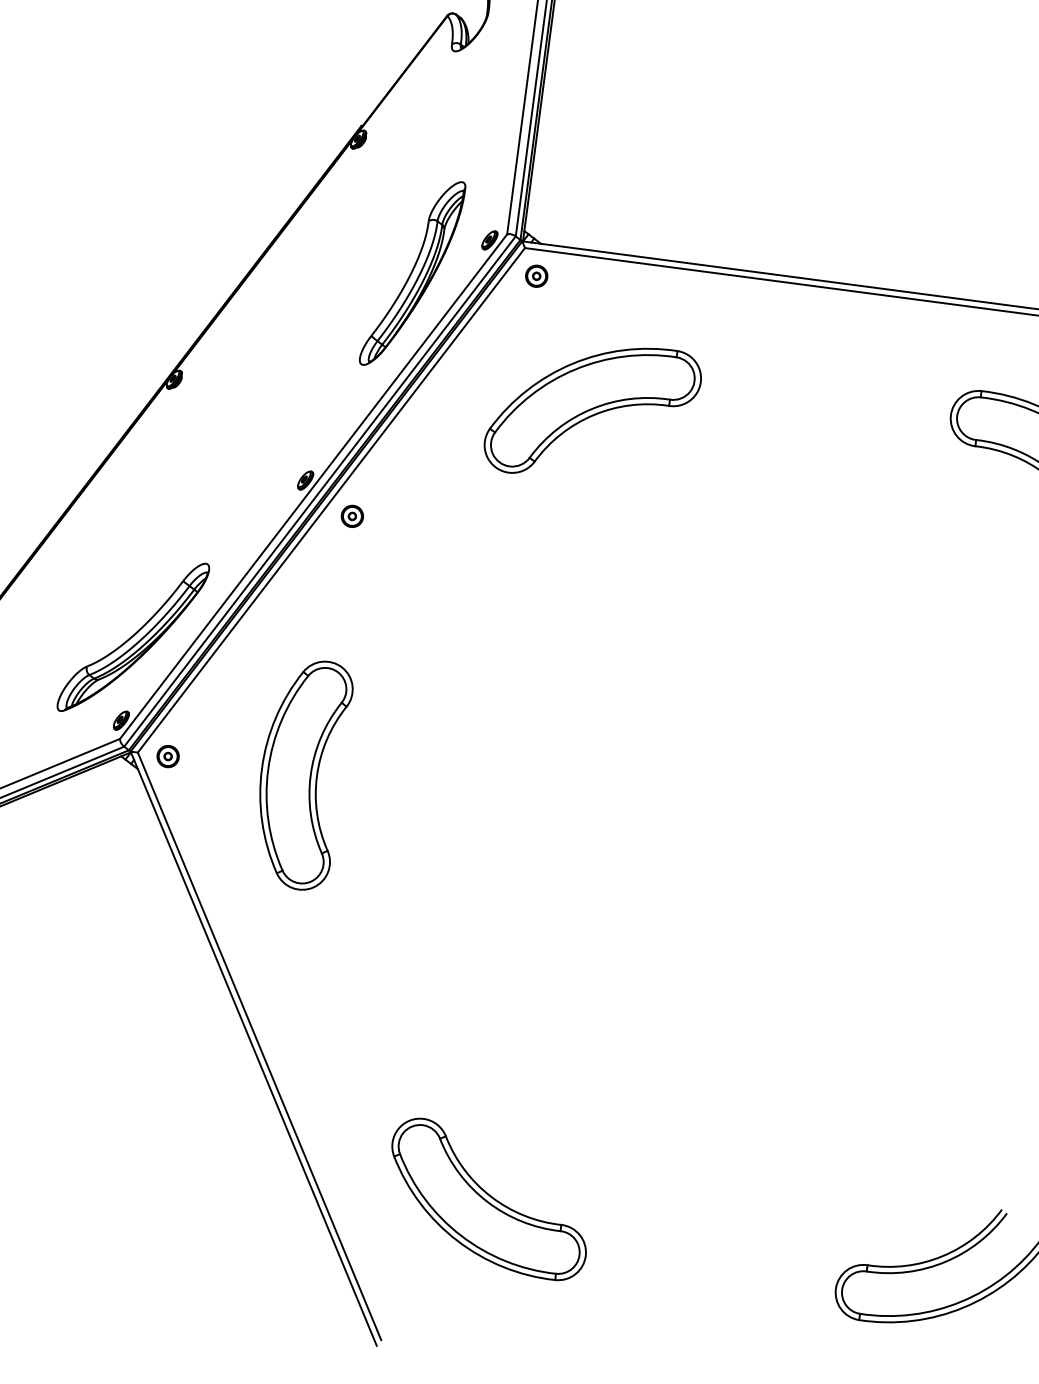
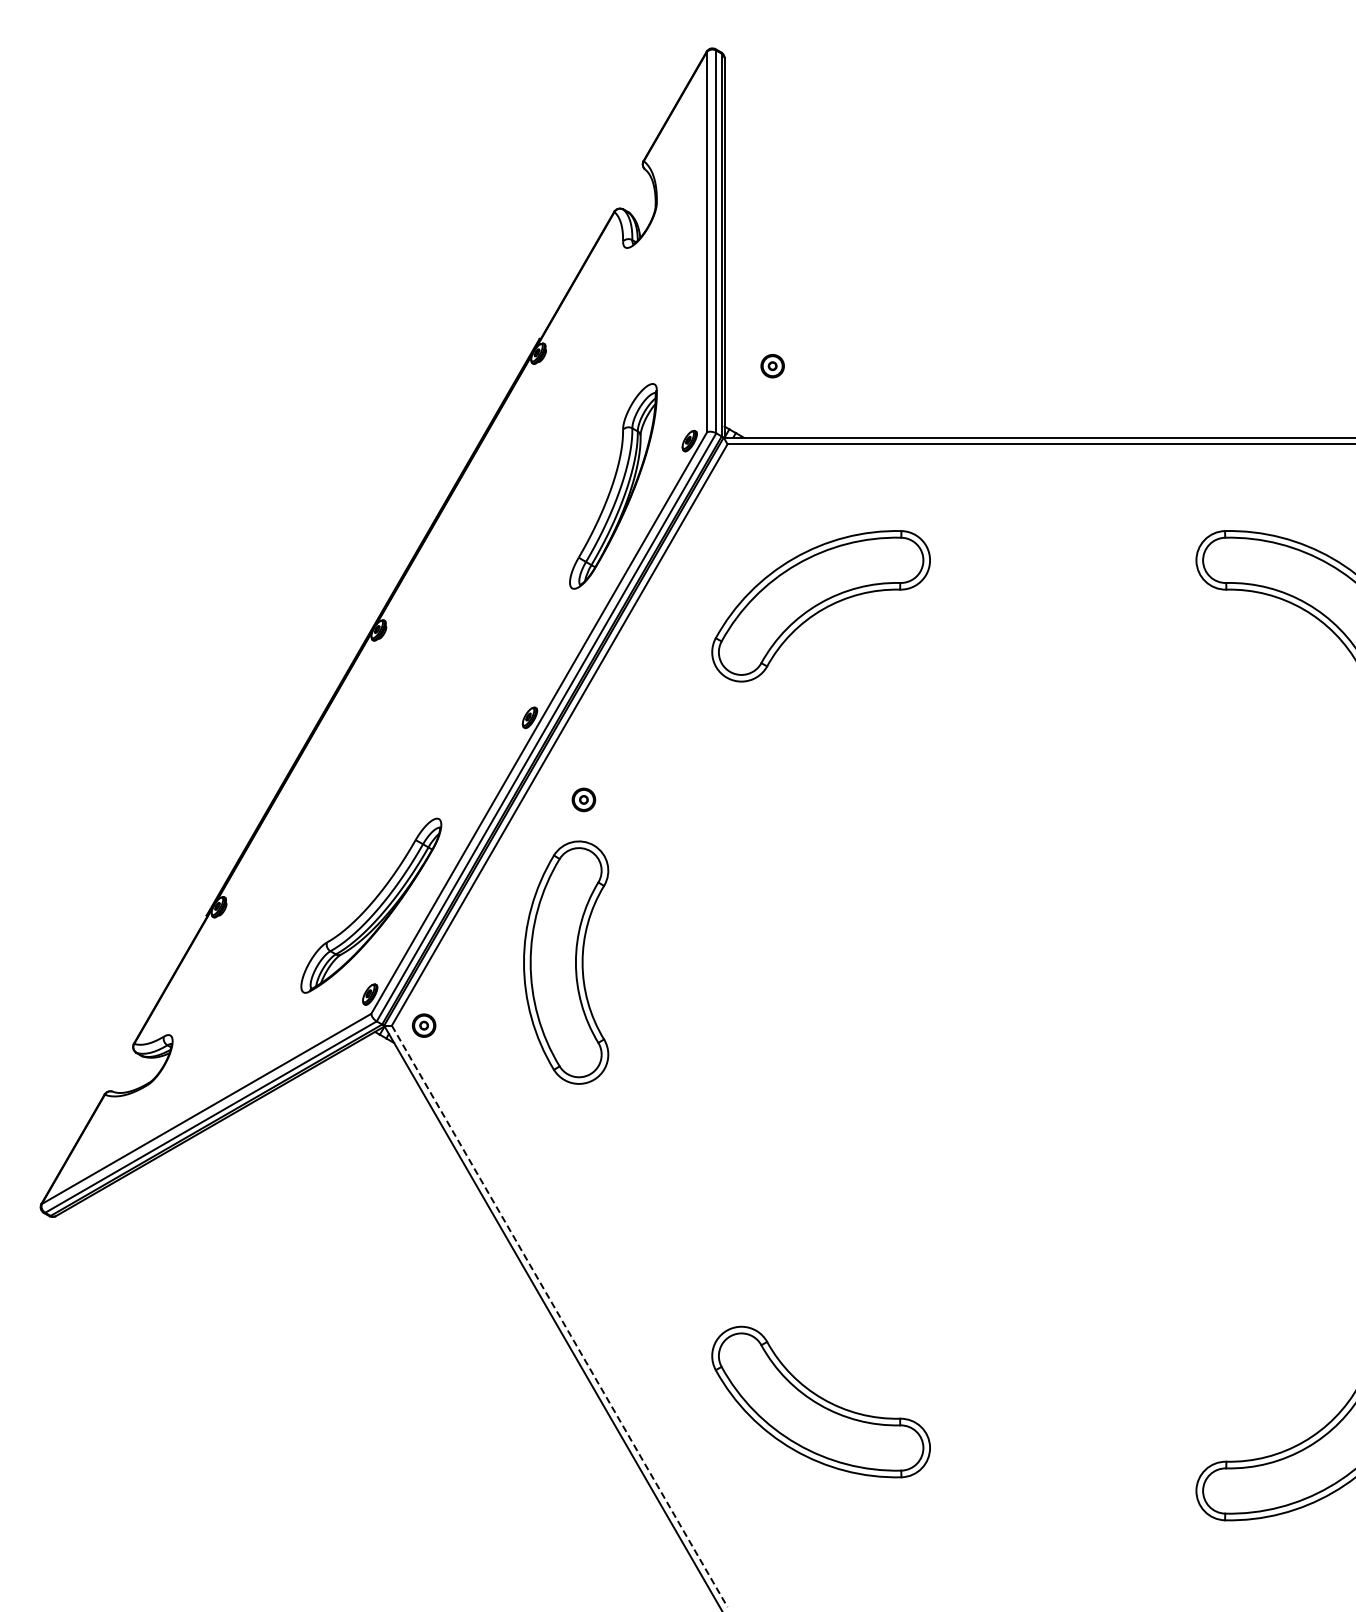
part: (536, 276) -> (772, 366), moved
part: (352, 515) -> (583, 799), moved
part: (301, 773) -> (566, 962), moved
line: (259, 1046) -> (559, 1316), solid -> dashed
part: (488, 1198) -> (820, 1401), moved

